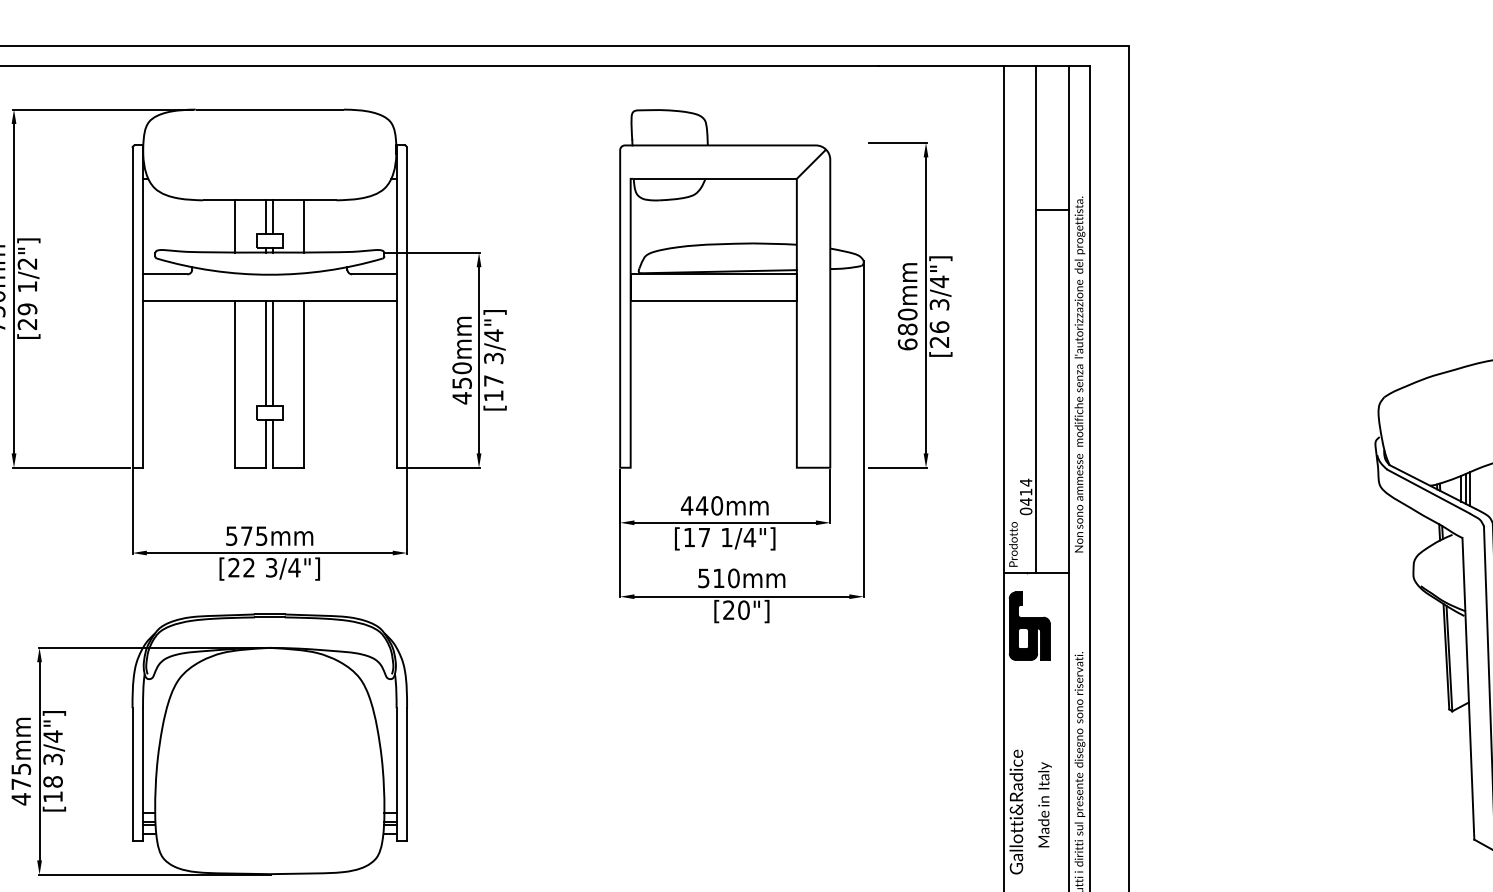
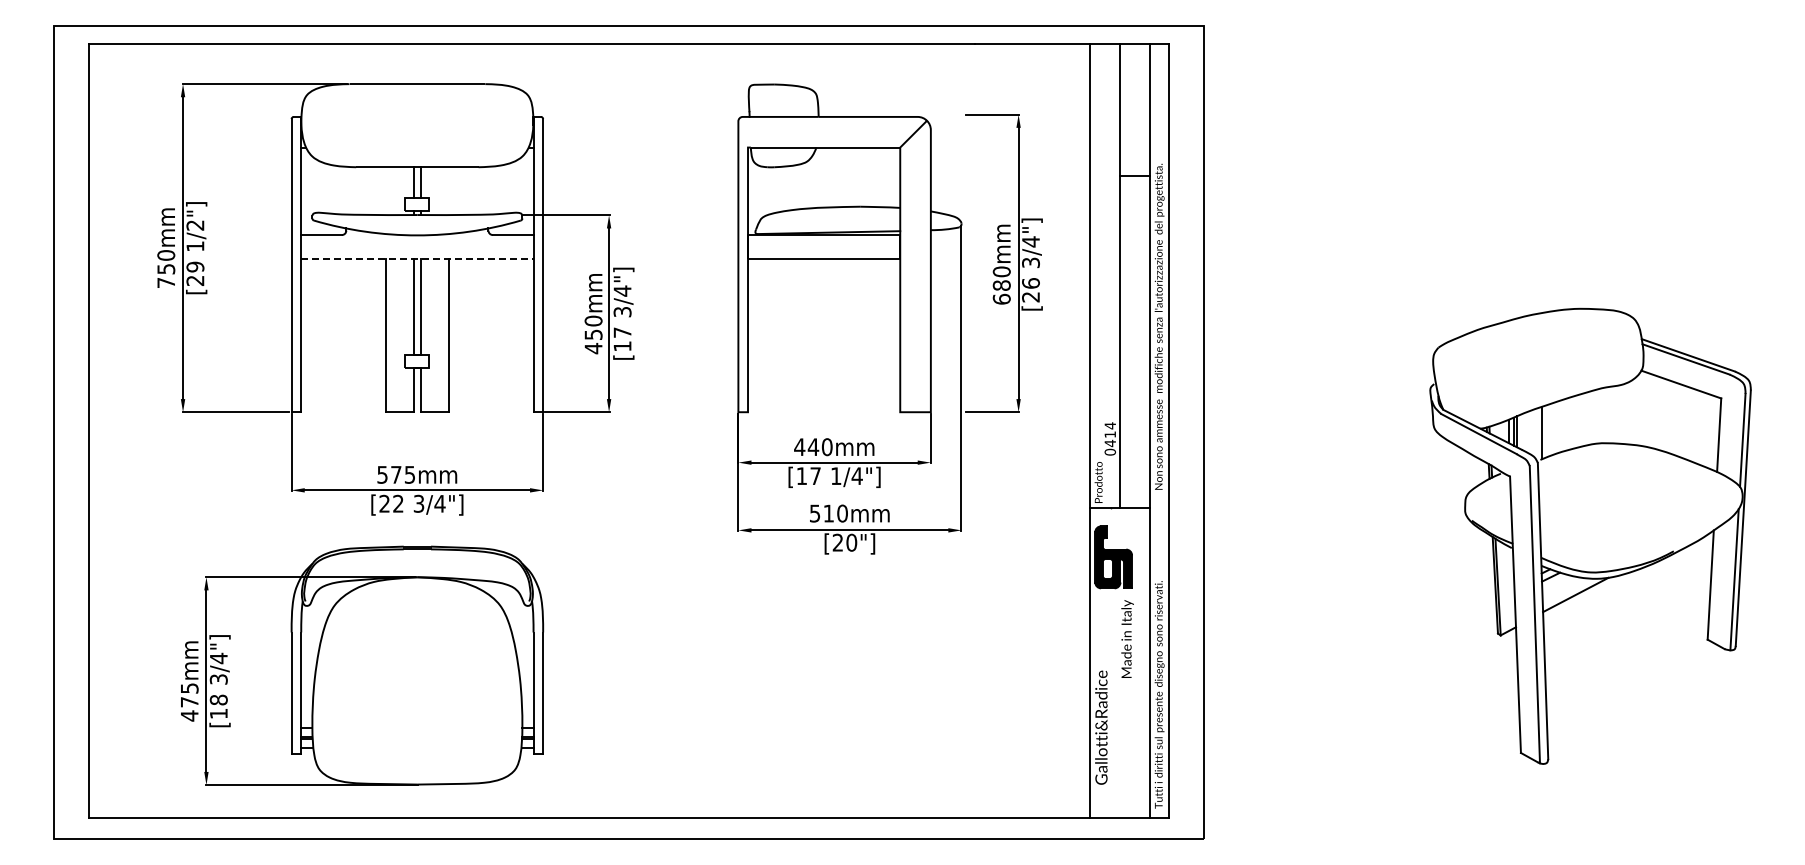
line: (235, 226) -> (385, 191), removed
line: (304, 226) -> (449, 191), removed
line: (269, 301) -> (417, 259), solid -> dashed
text: (1044, 804) -> (1127, 638), moved

